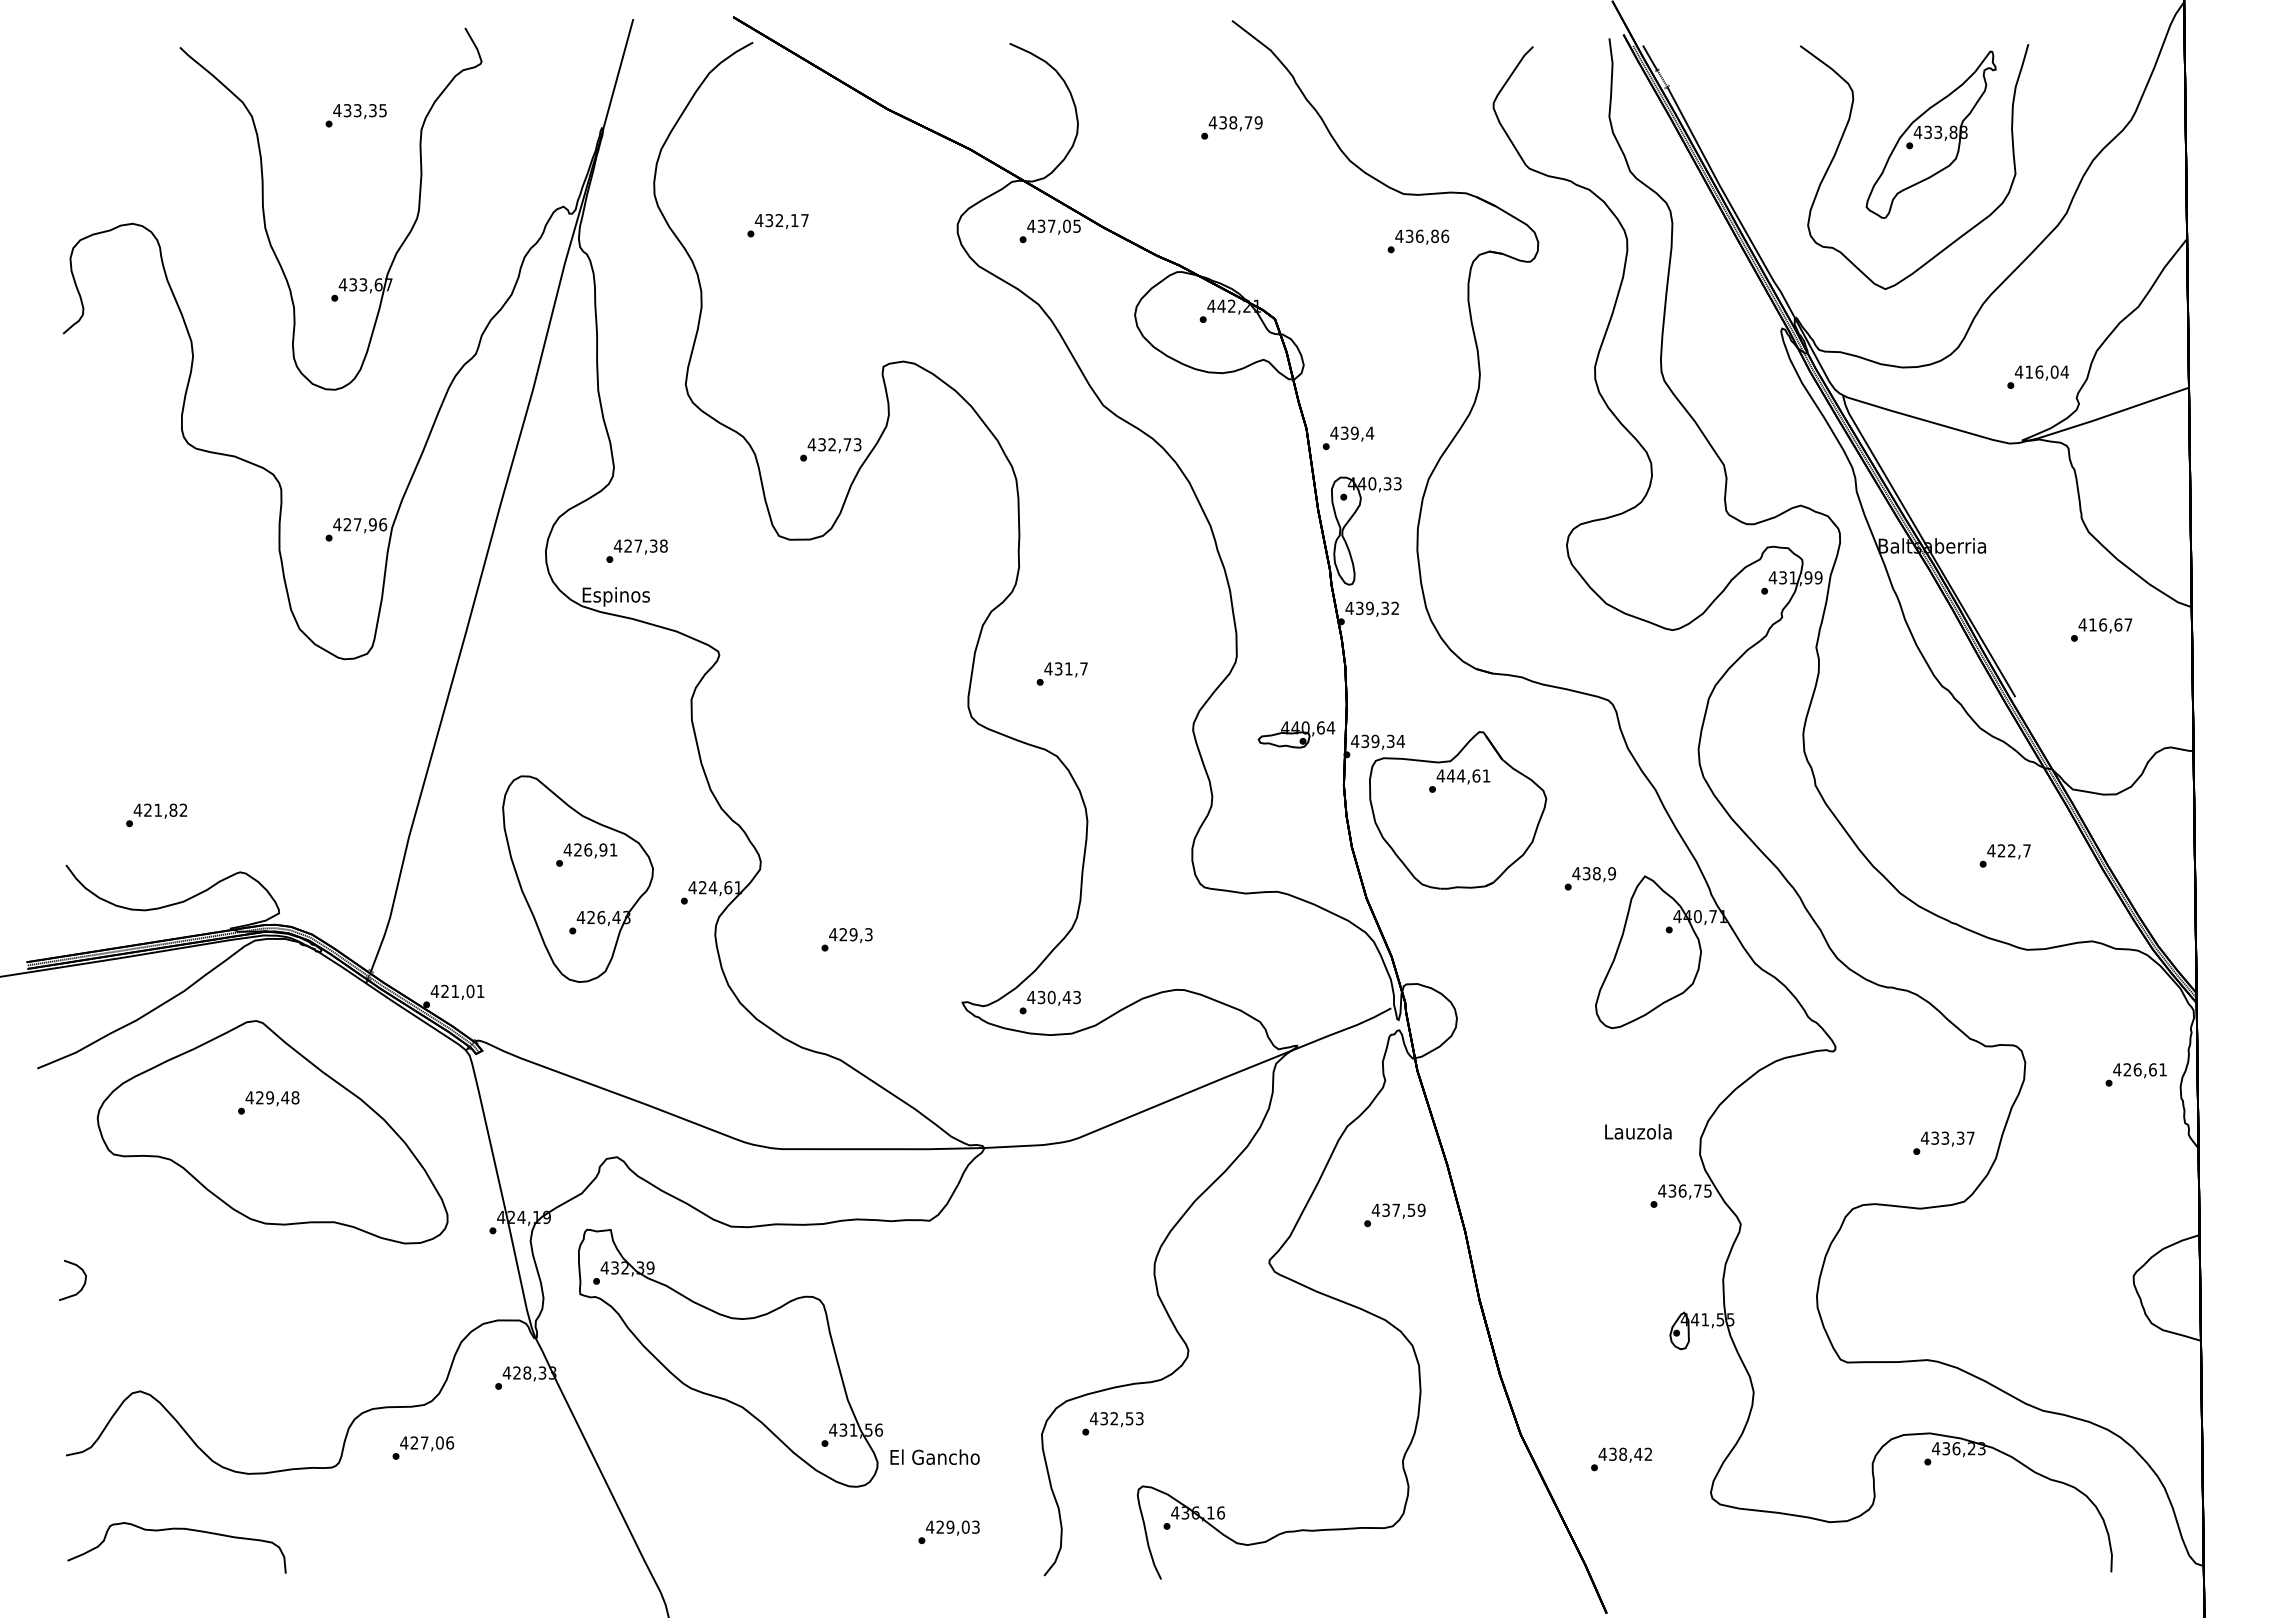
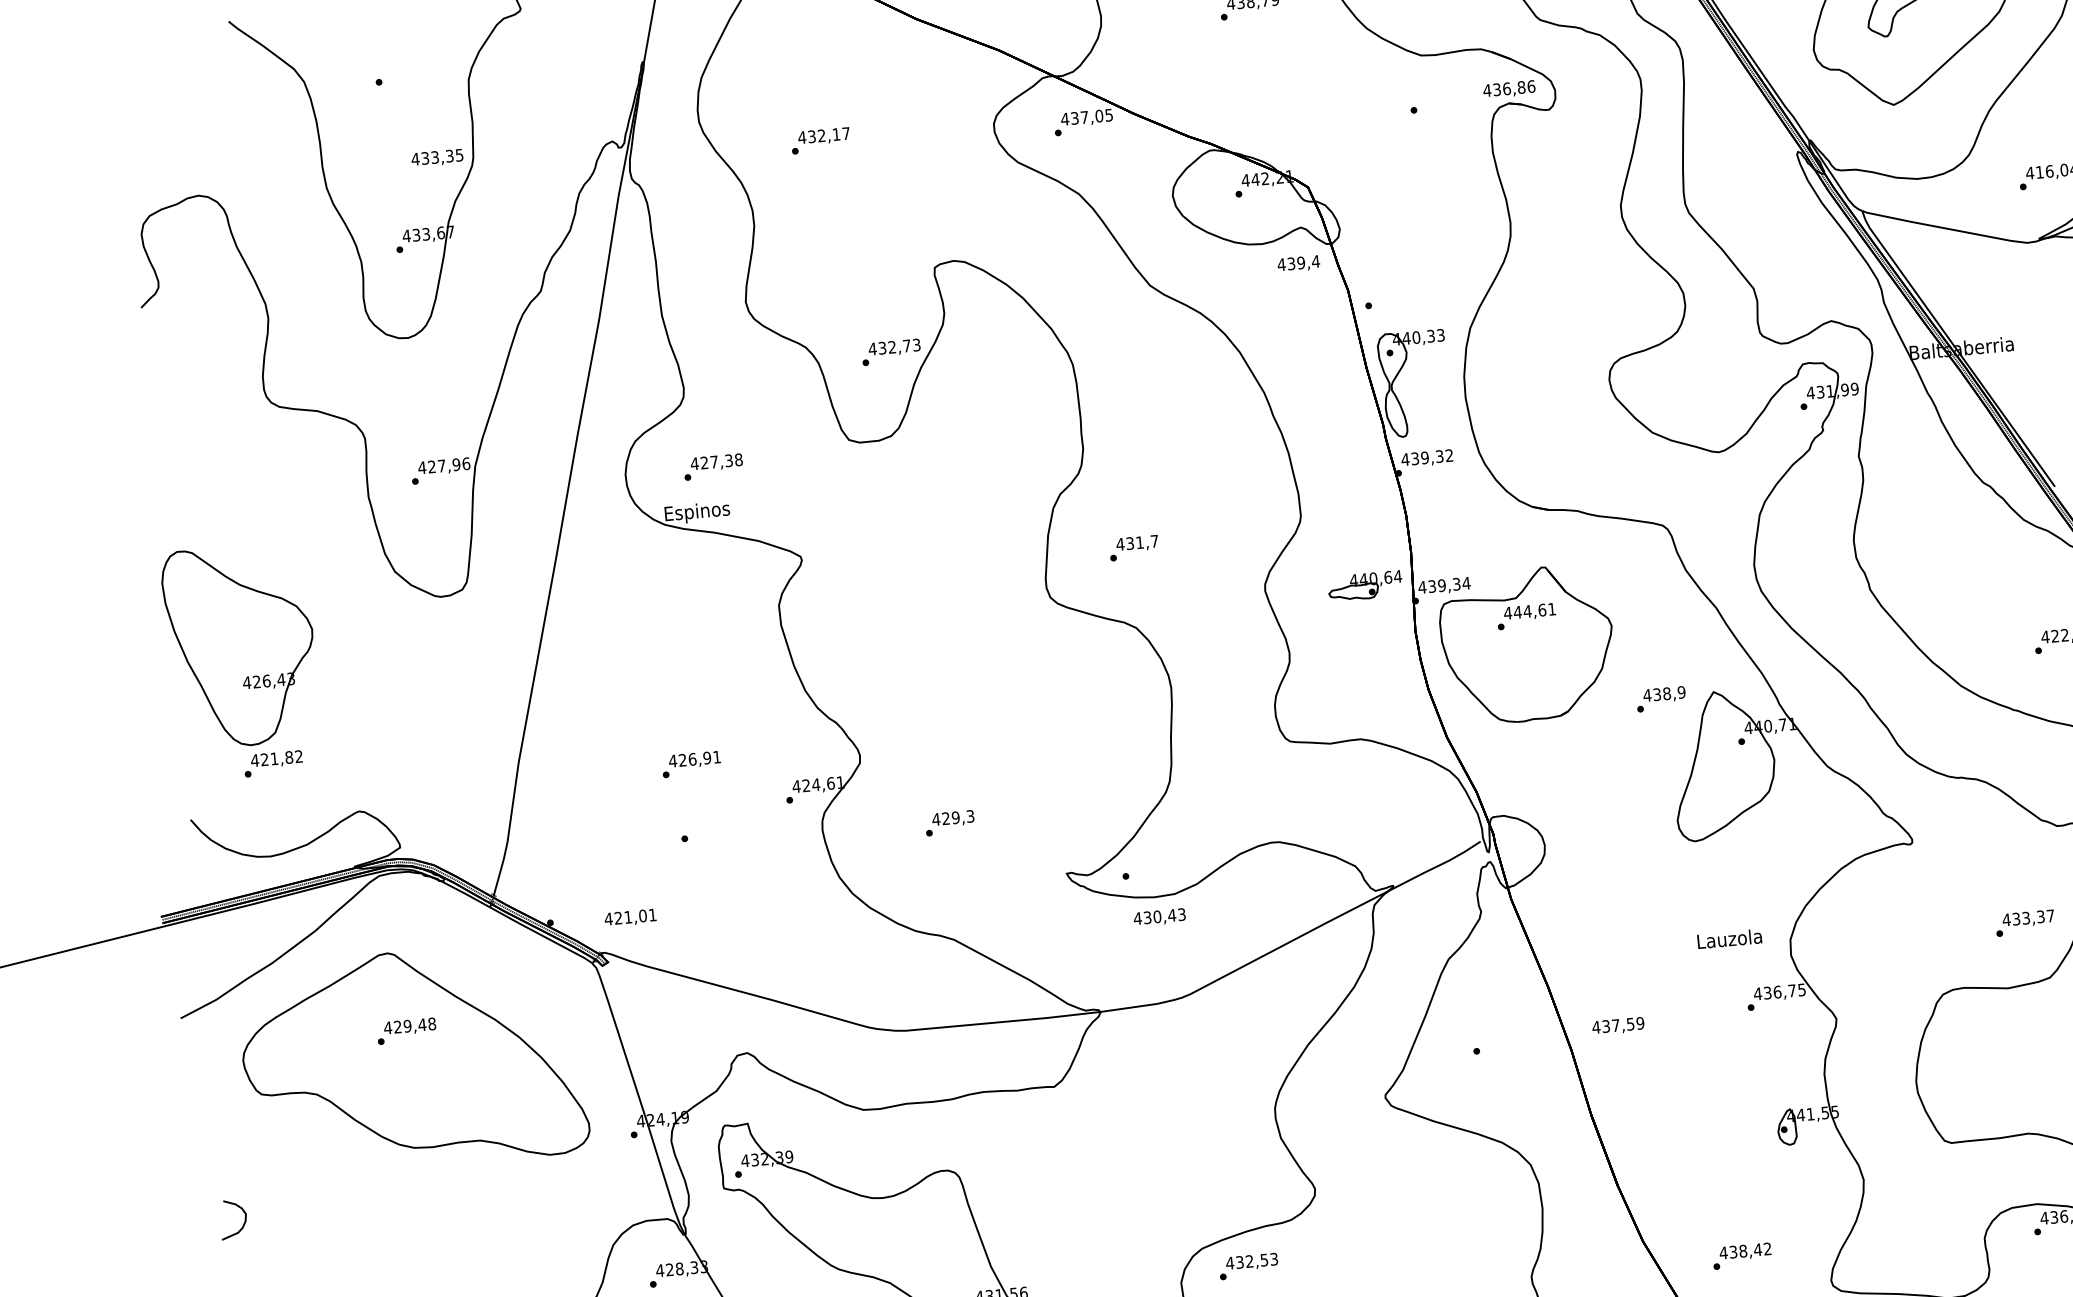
text: (359, 111) -> (436, 158), moved
text: (1422, 236) -> (1509, 88), moved
text: (1352, 433) -> (1298, 263), moved
part: (577, 878) -> (240, 645), moved
text: (457, 991) -> (630, 917), moved
text: (1053, 997) -> (1159, 916), moved
text: (1398, 1210) -> (1618, 1025), moved

